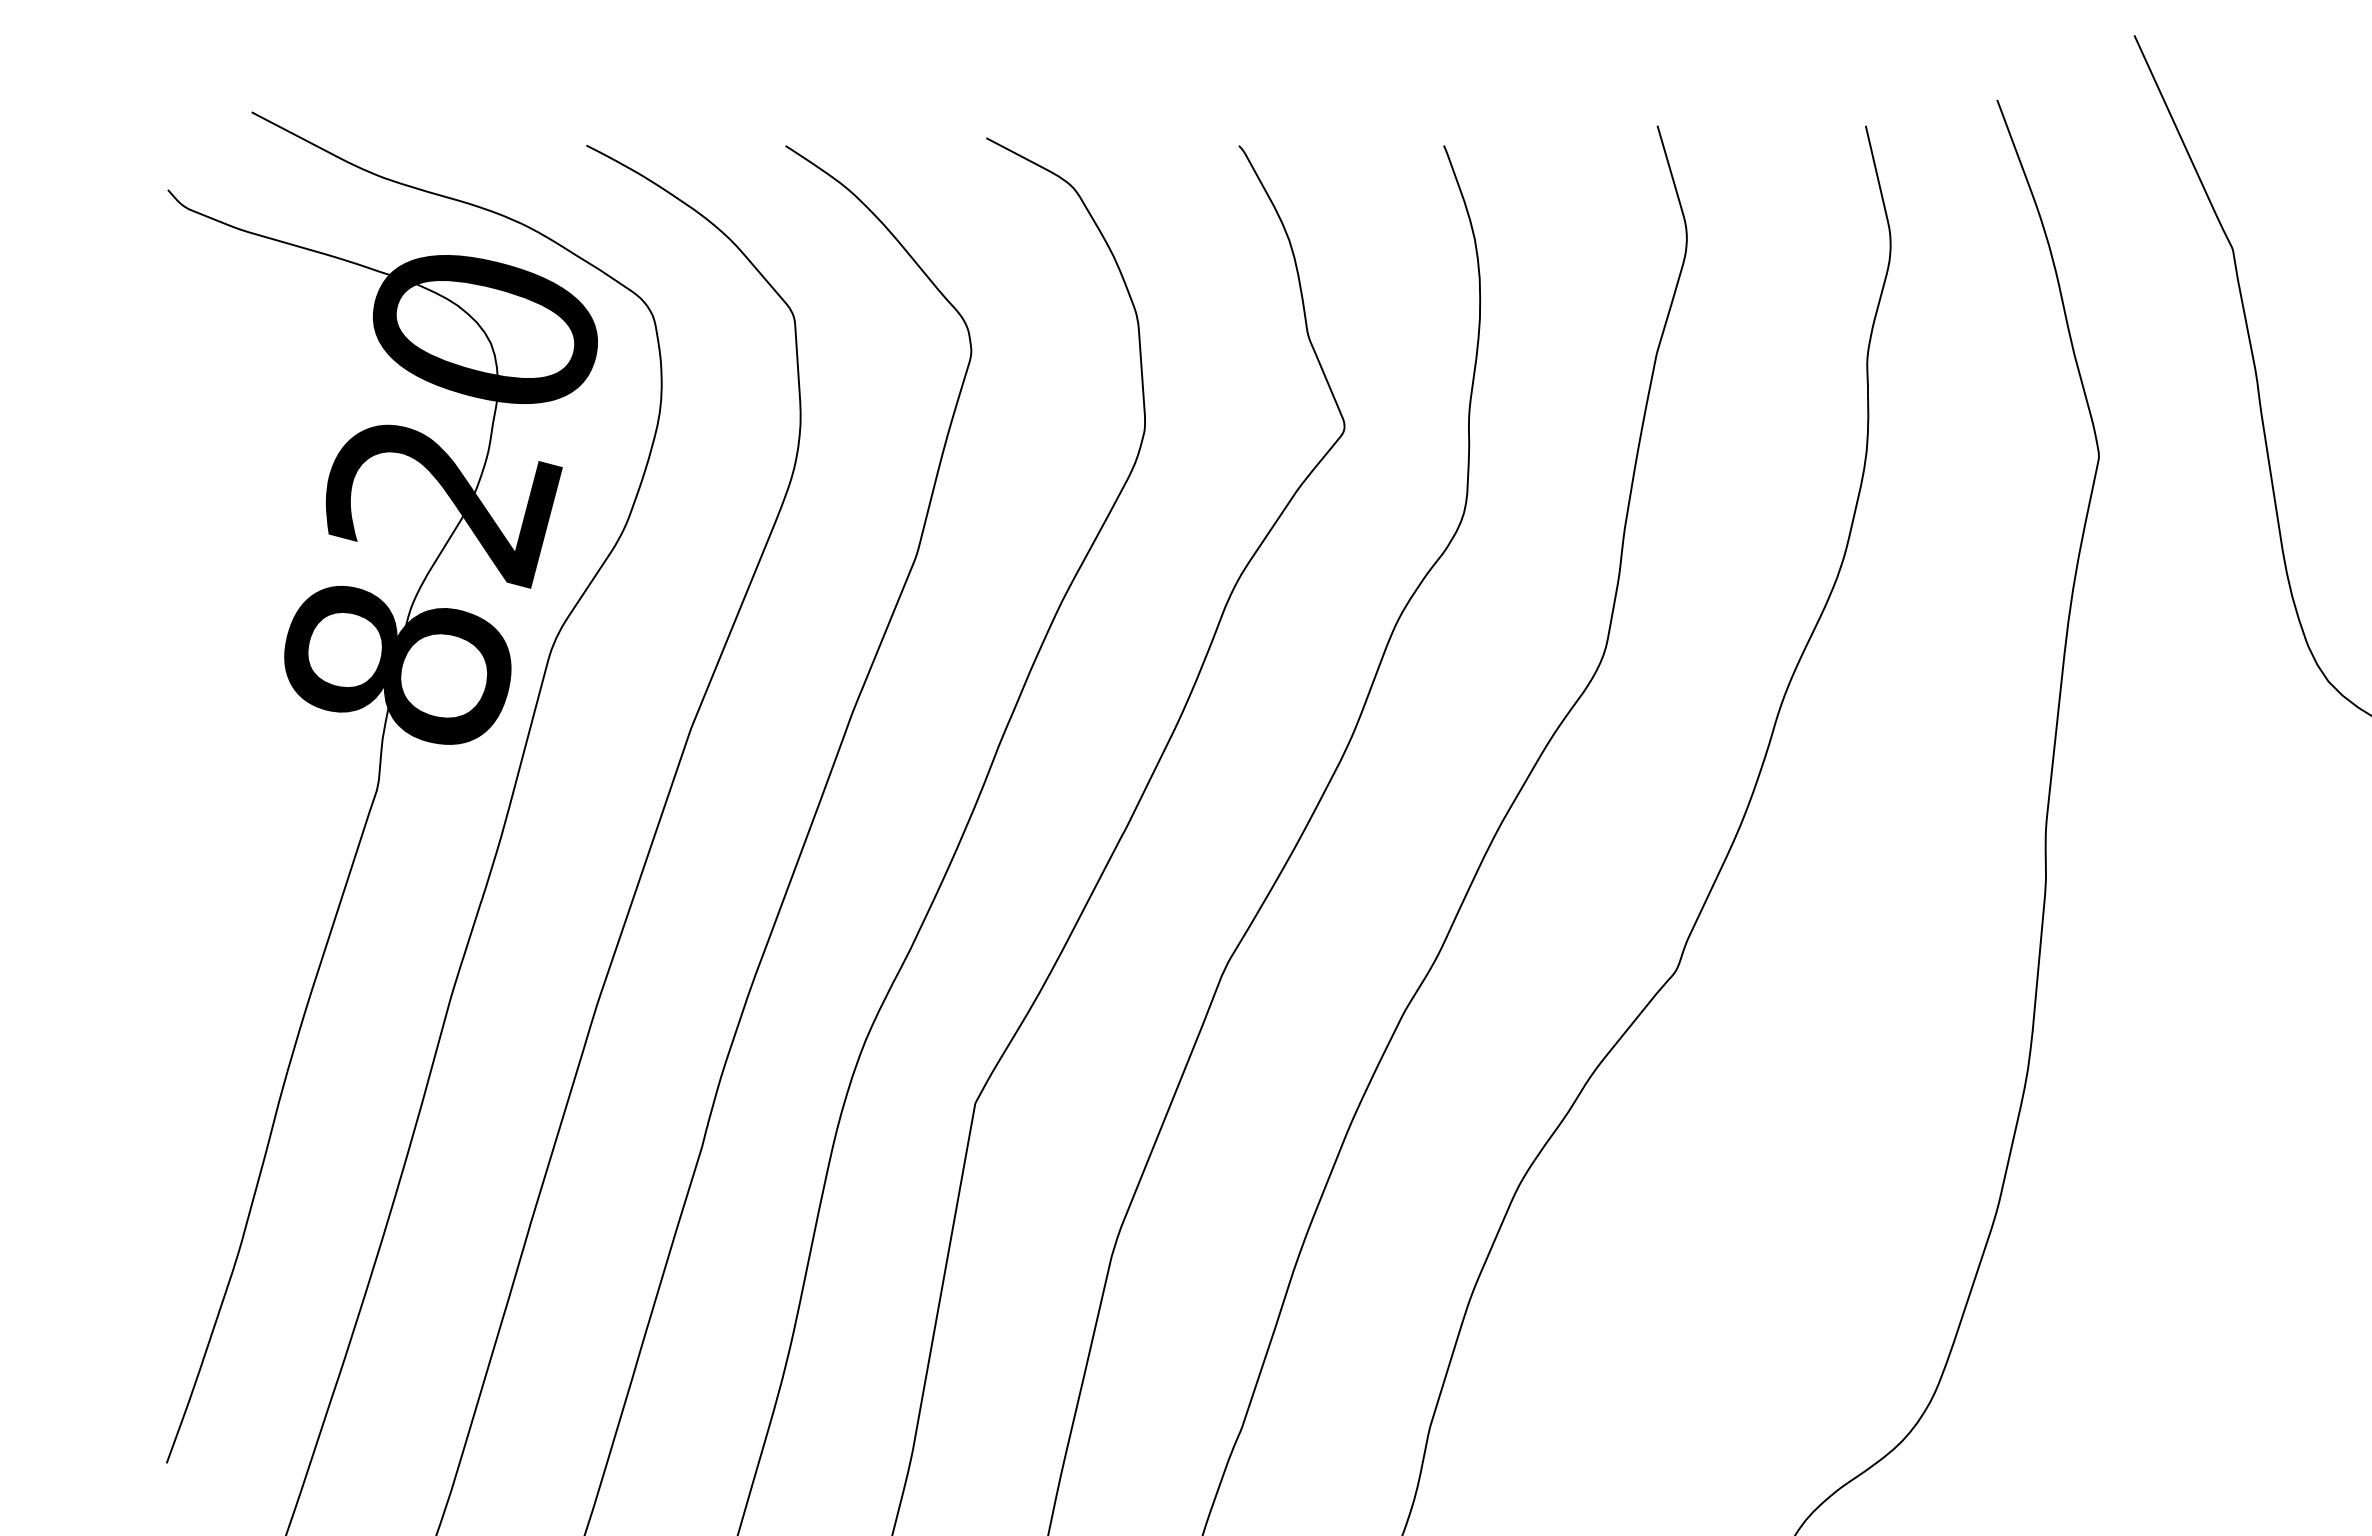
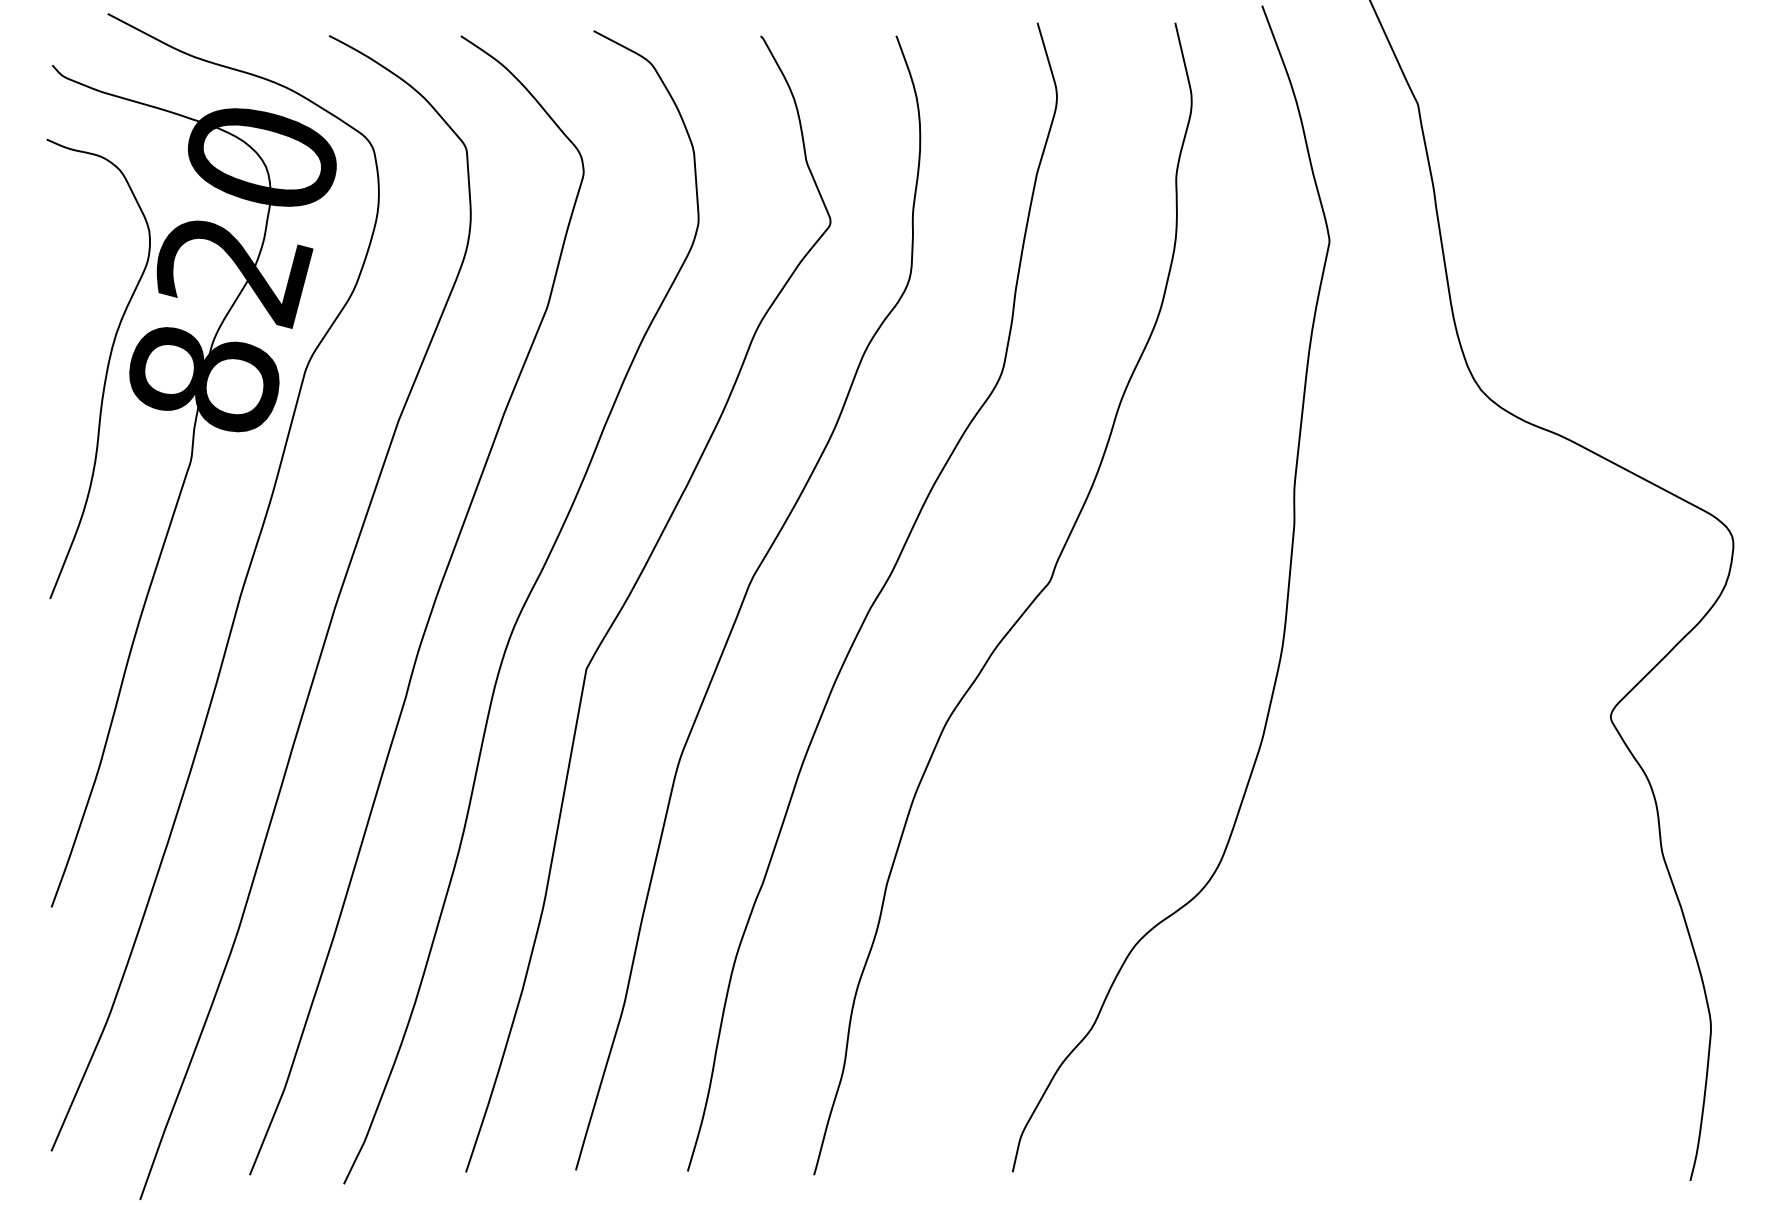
curve: (249, 648) -> (106, 368), added

